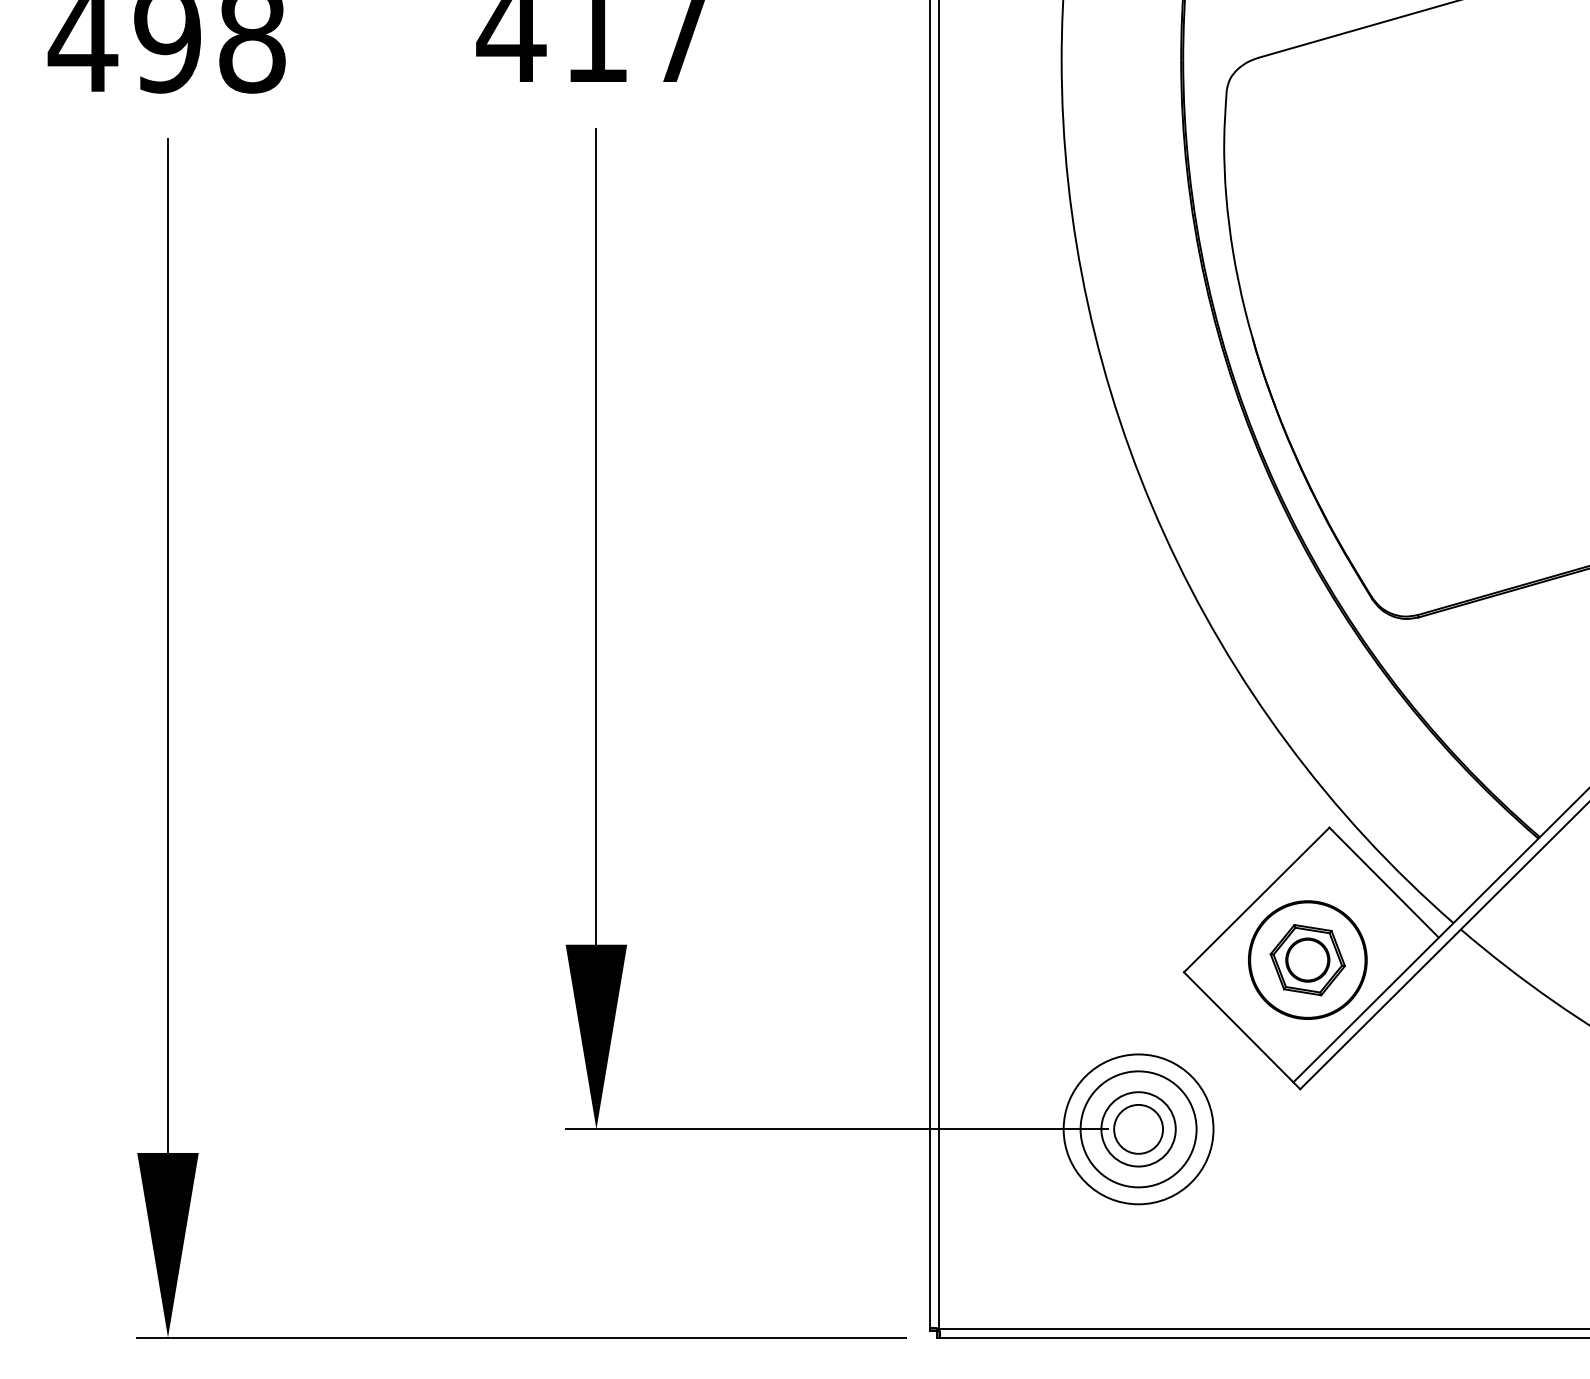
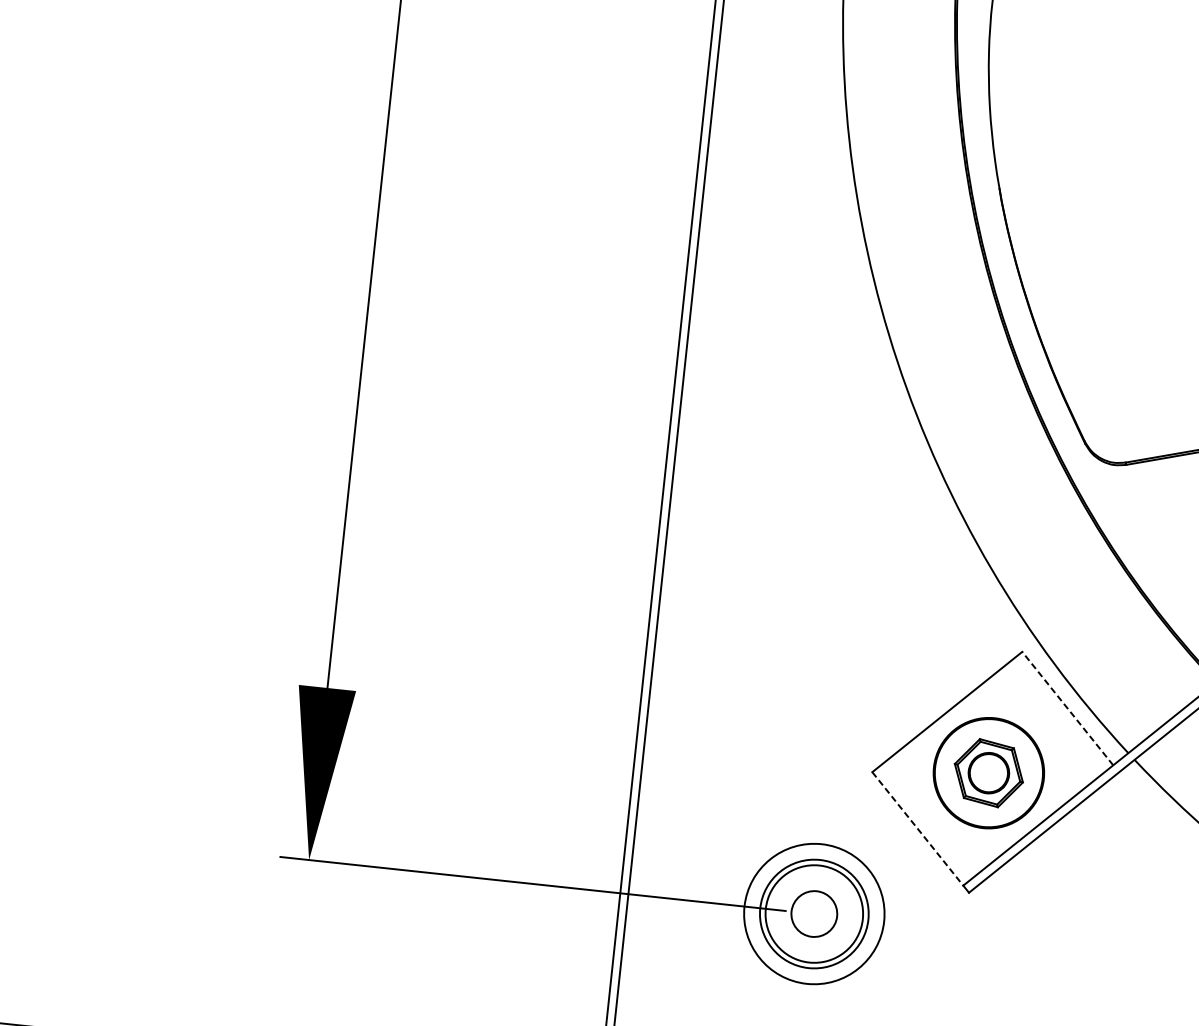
line: (1384, 882) -> (1068, 708), solid -> dashed
line: (1238, 1027) -> (917, 829), solid -> dashed
circle: (1138, 1129) -> (814, 914), size x1.4

